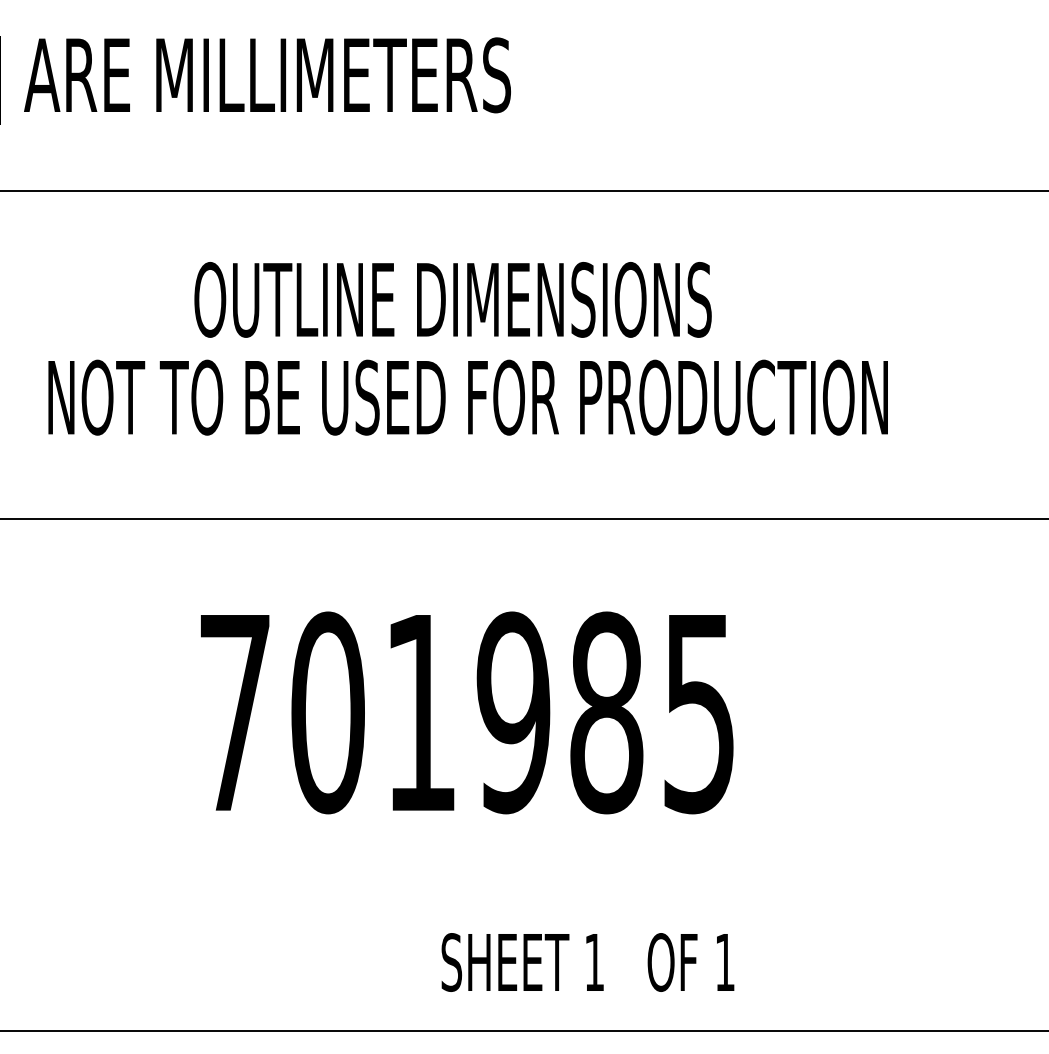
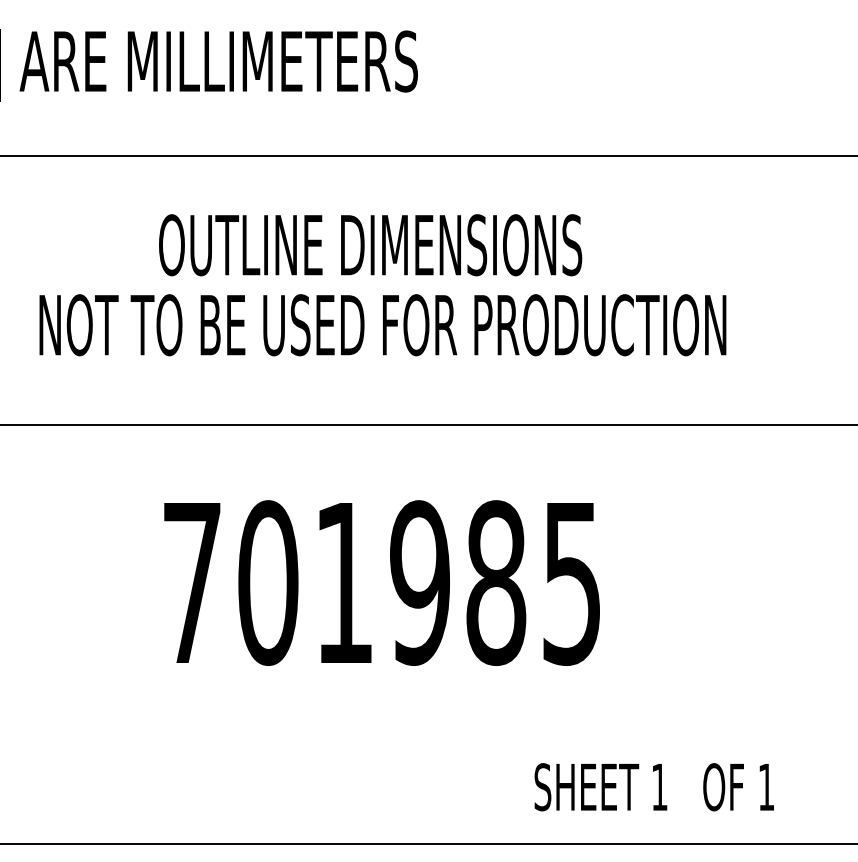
text: (587, 962) -> (653, 787), moved

